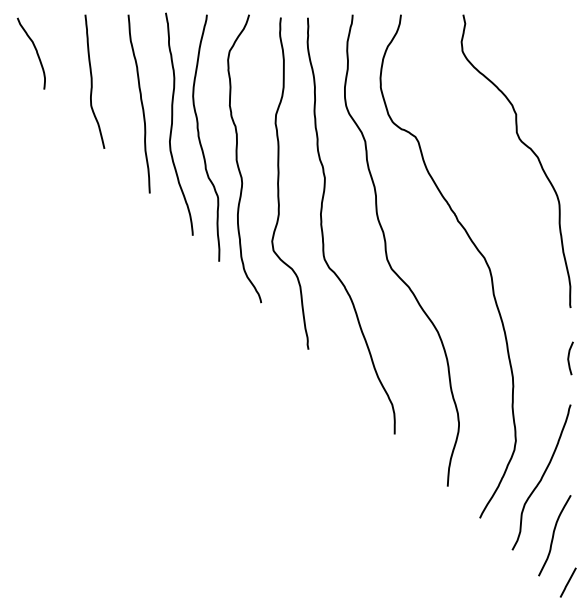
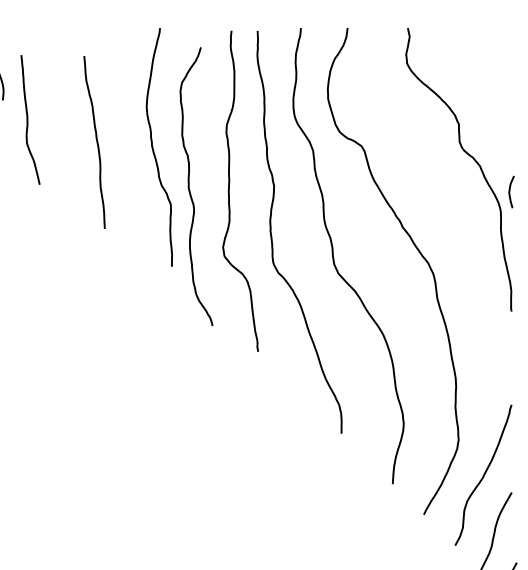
curve: (92, 81) -> (28, 119), moved
curve: (140, 101) -> (95, 139), moved
curve: (172, 123) -> (126, 133), removed
curve: (237, 158) -> (189, 186), moved
curve: (569, 358) -> (510, 192), moved

